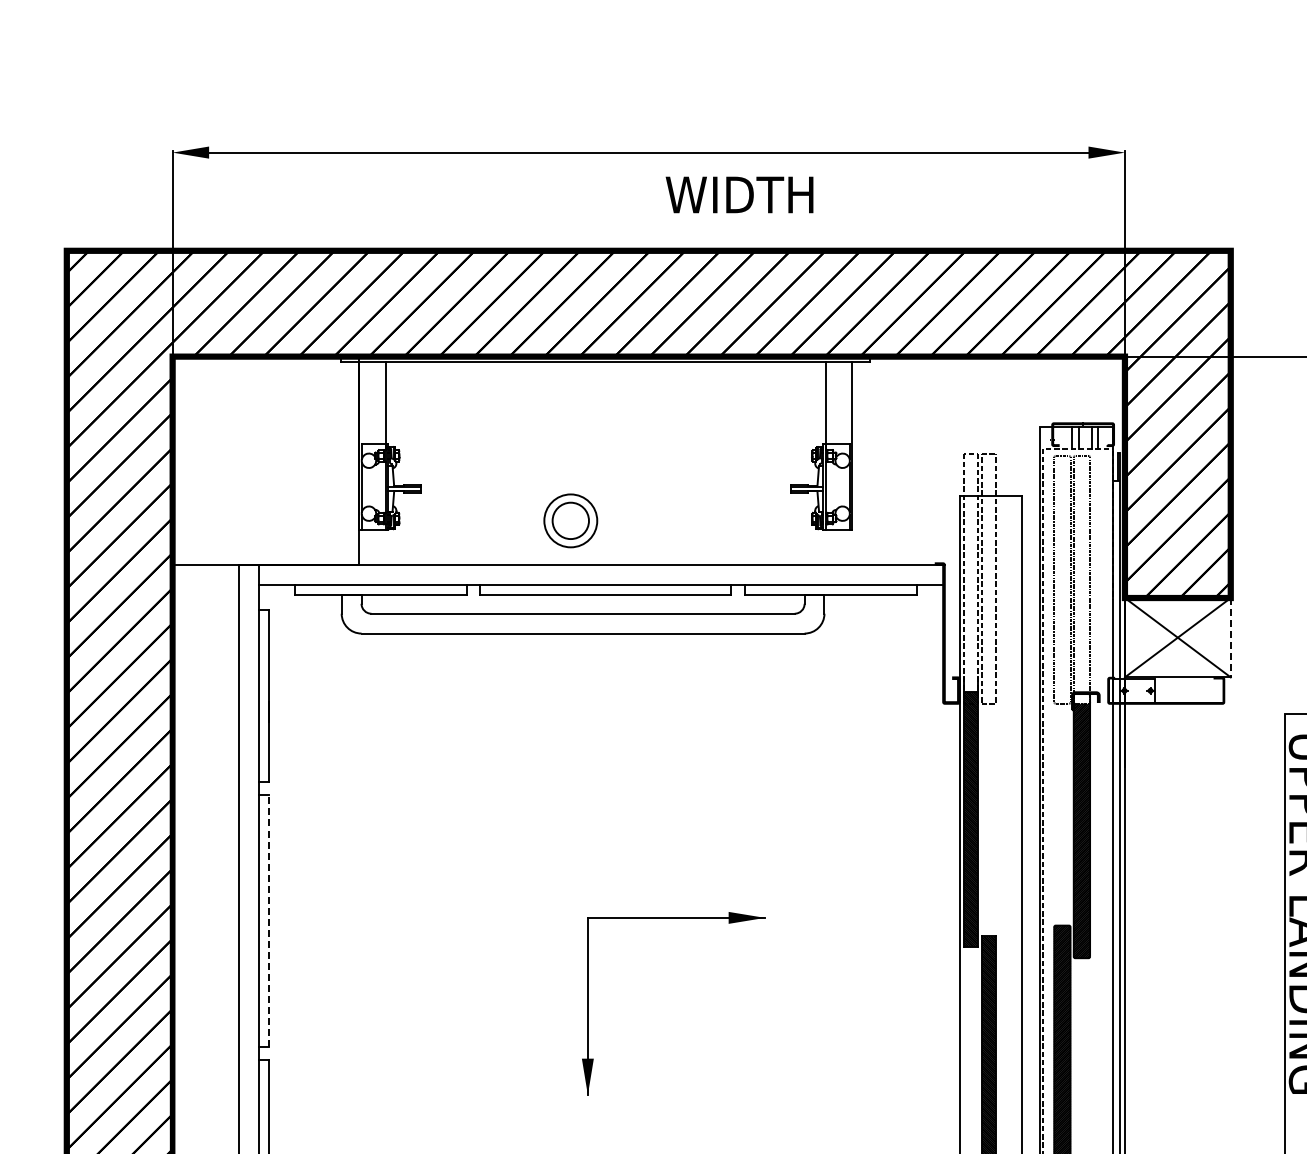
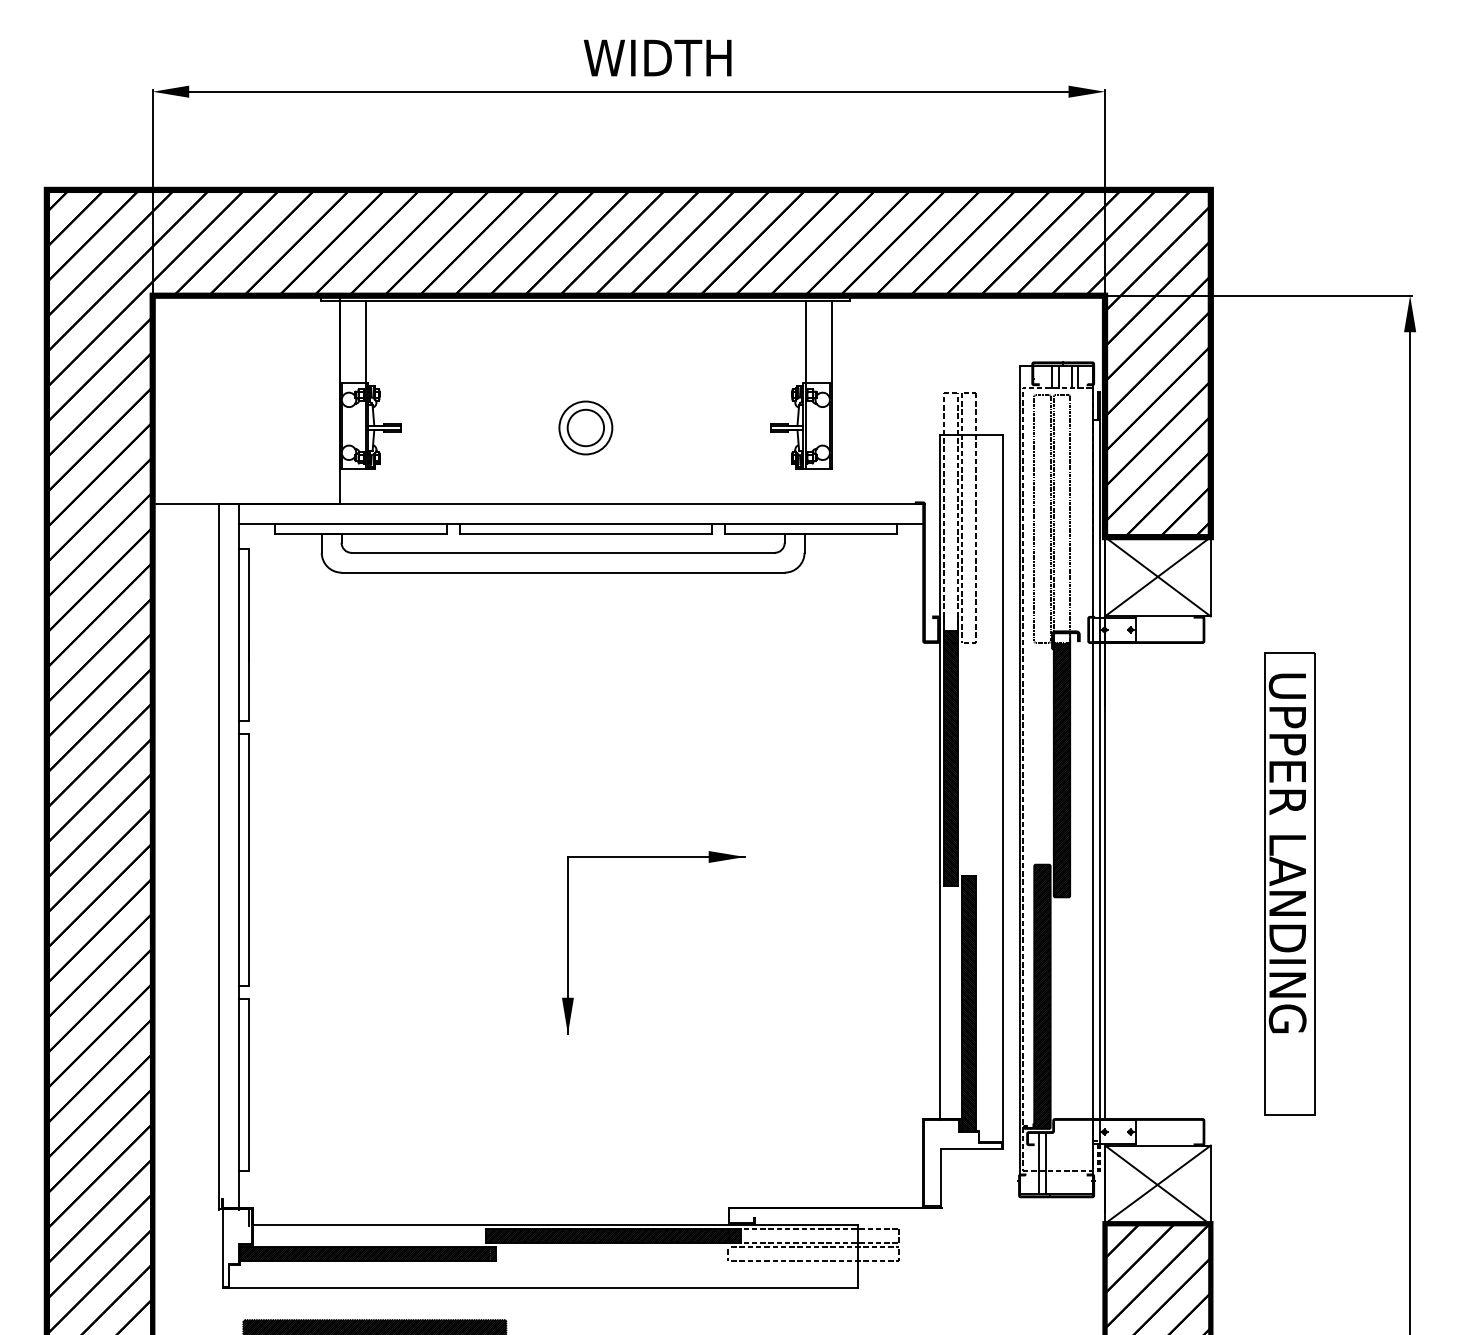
text: (739, 194) -> (657, 57), moved
part: (570, 520) -> (585, 427), moved
line: (1230, 637) -> (1210, 576), dashed -> solid
line: (268, 920) -> (248, 859), dashed -> solid

